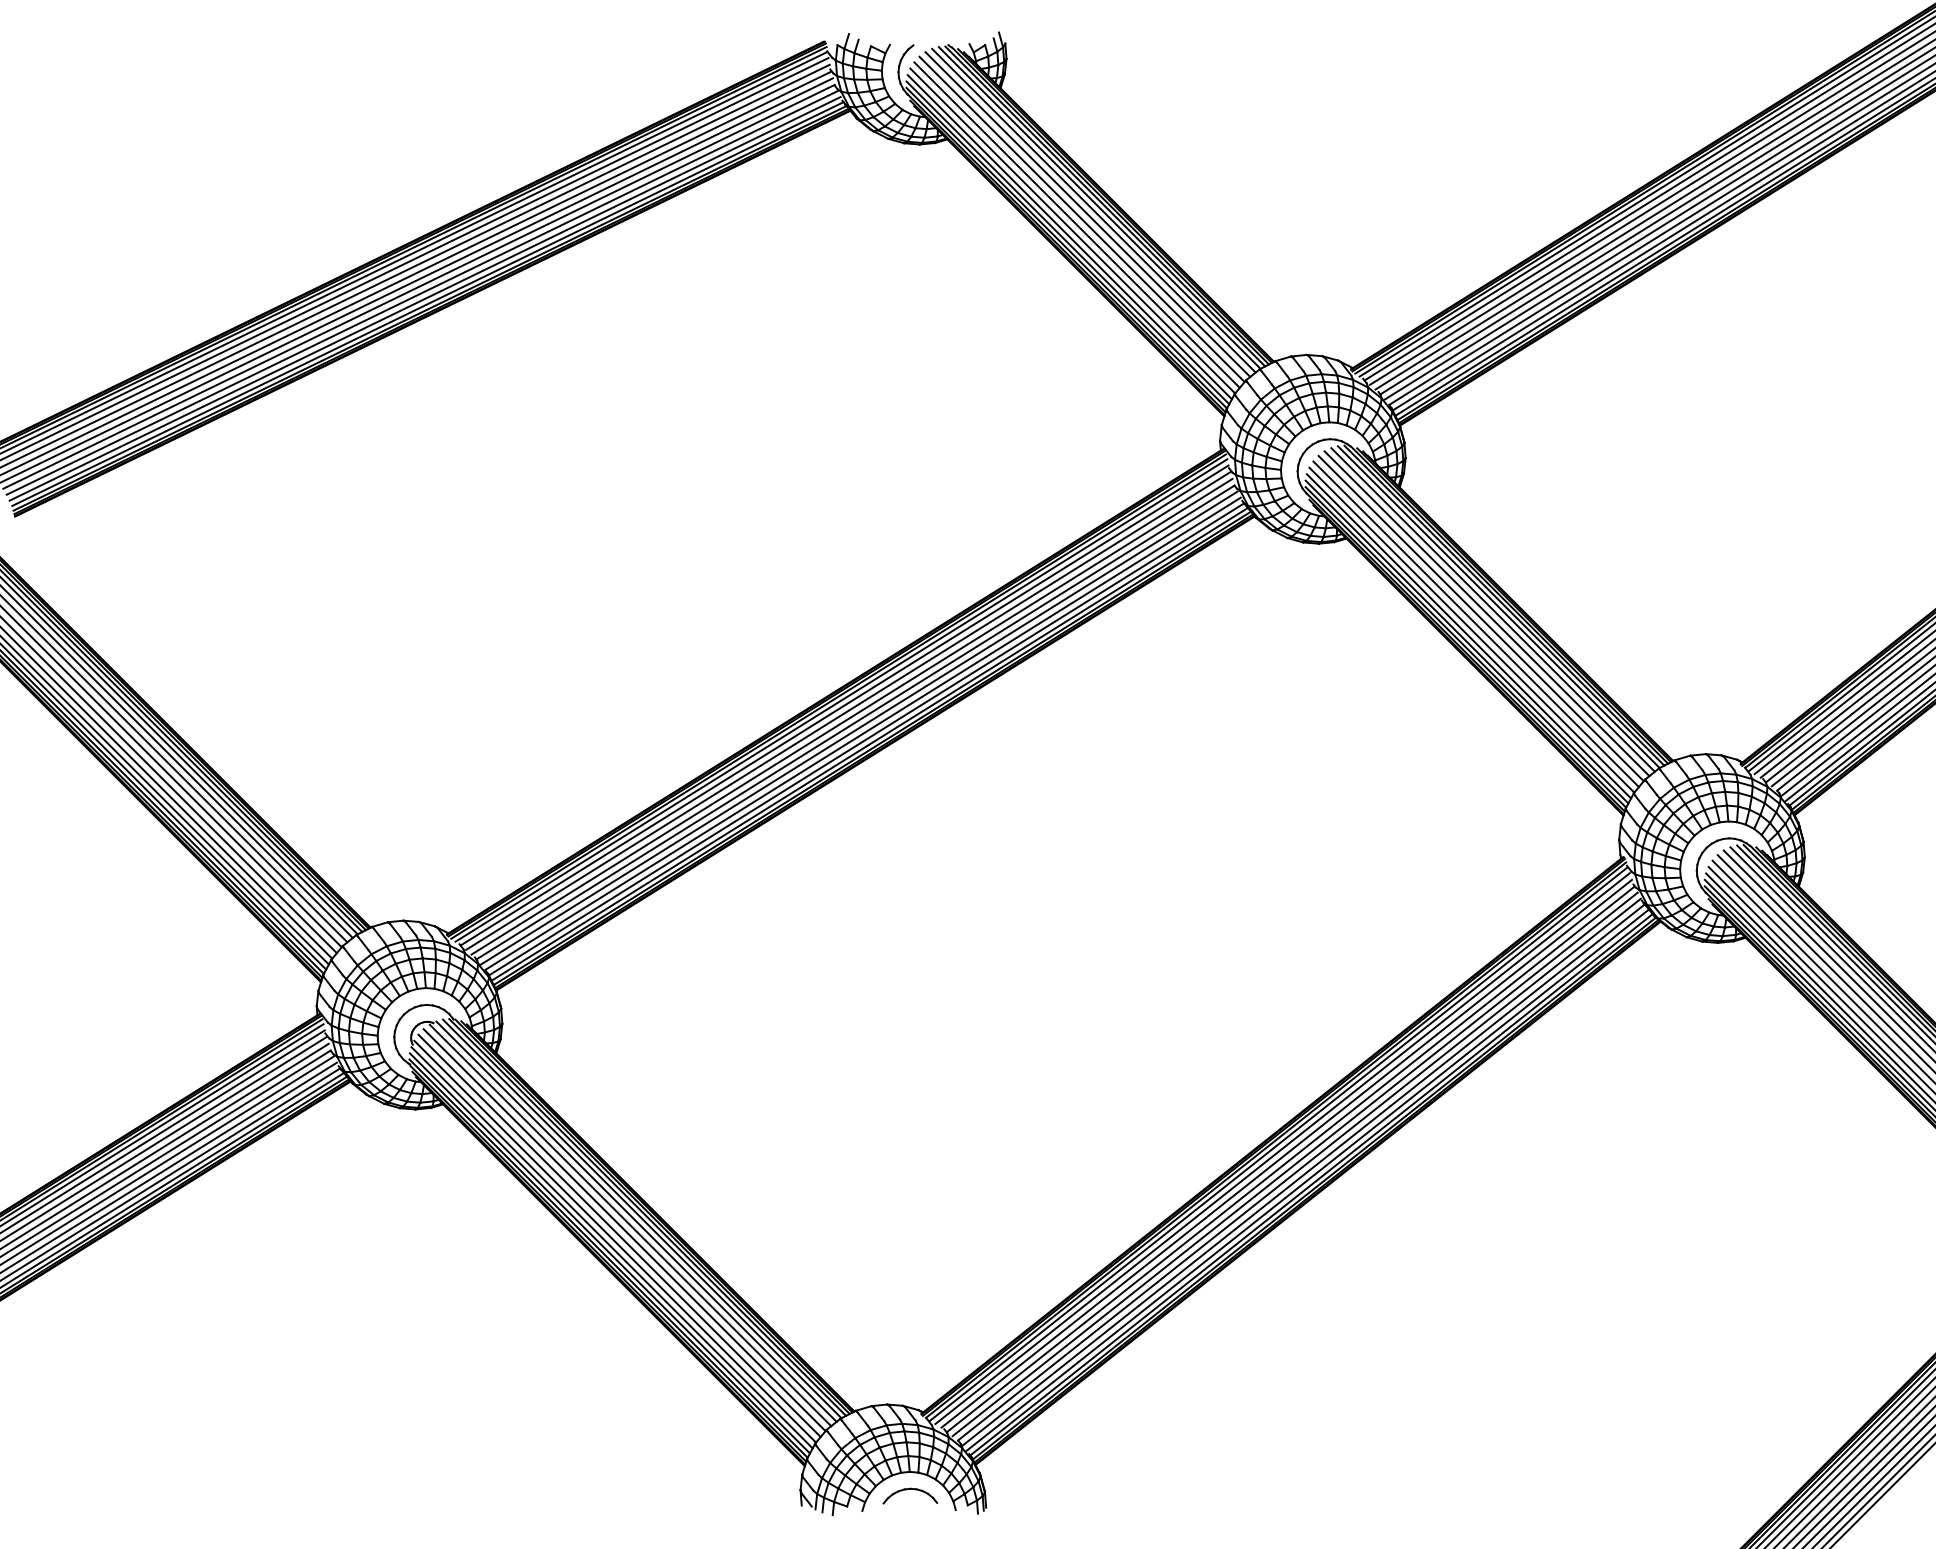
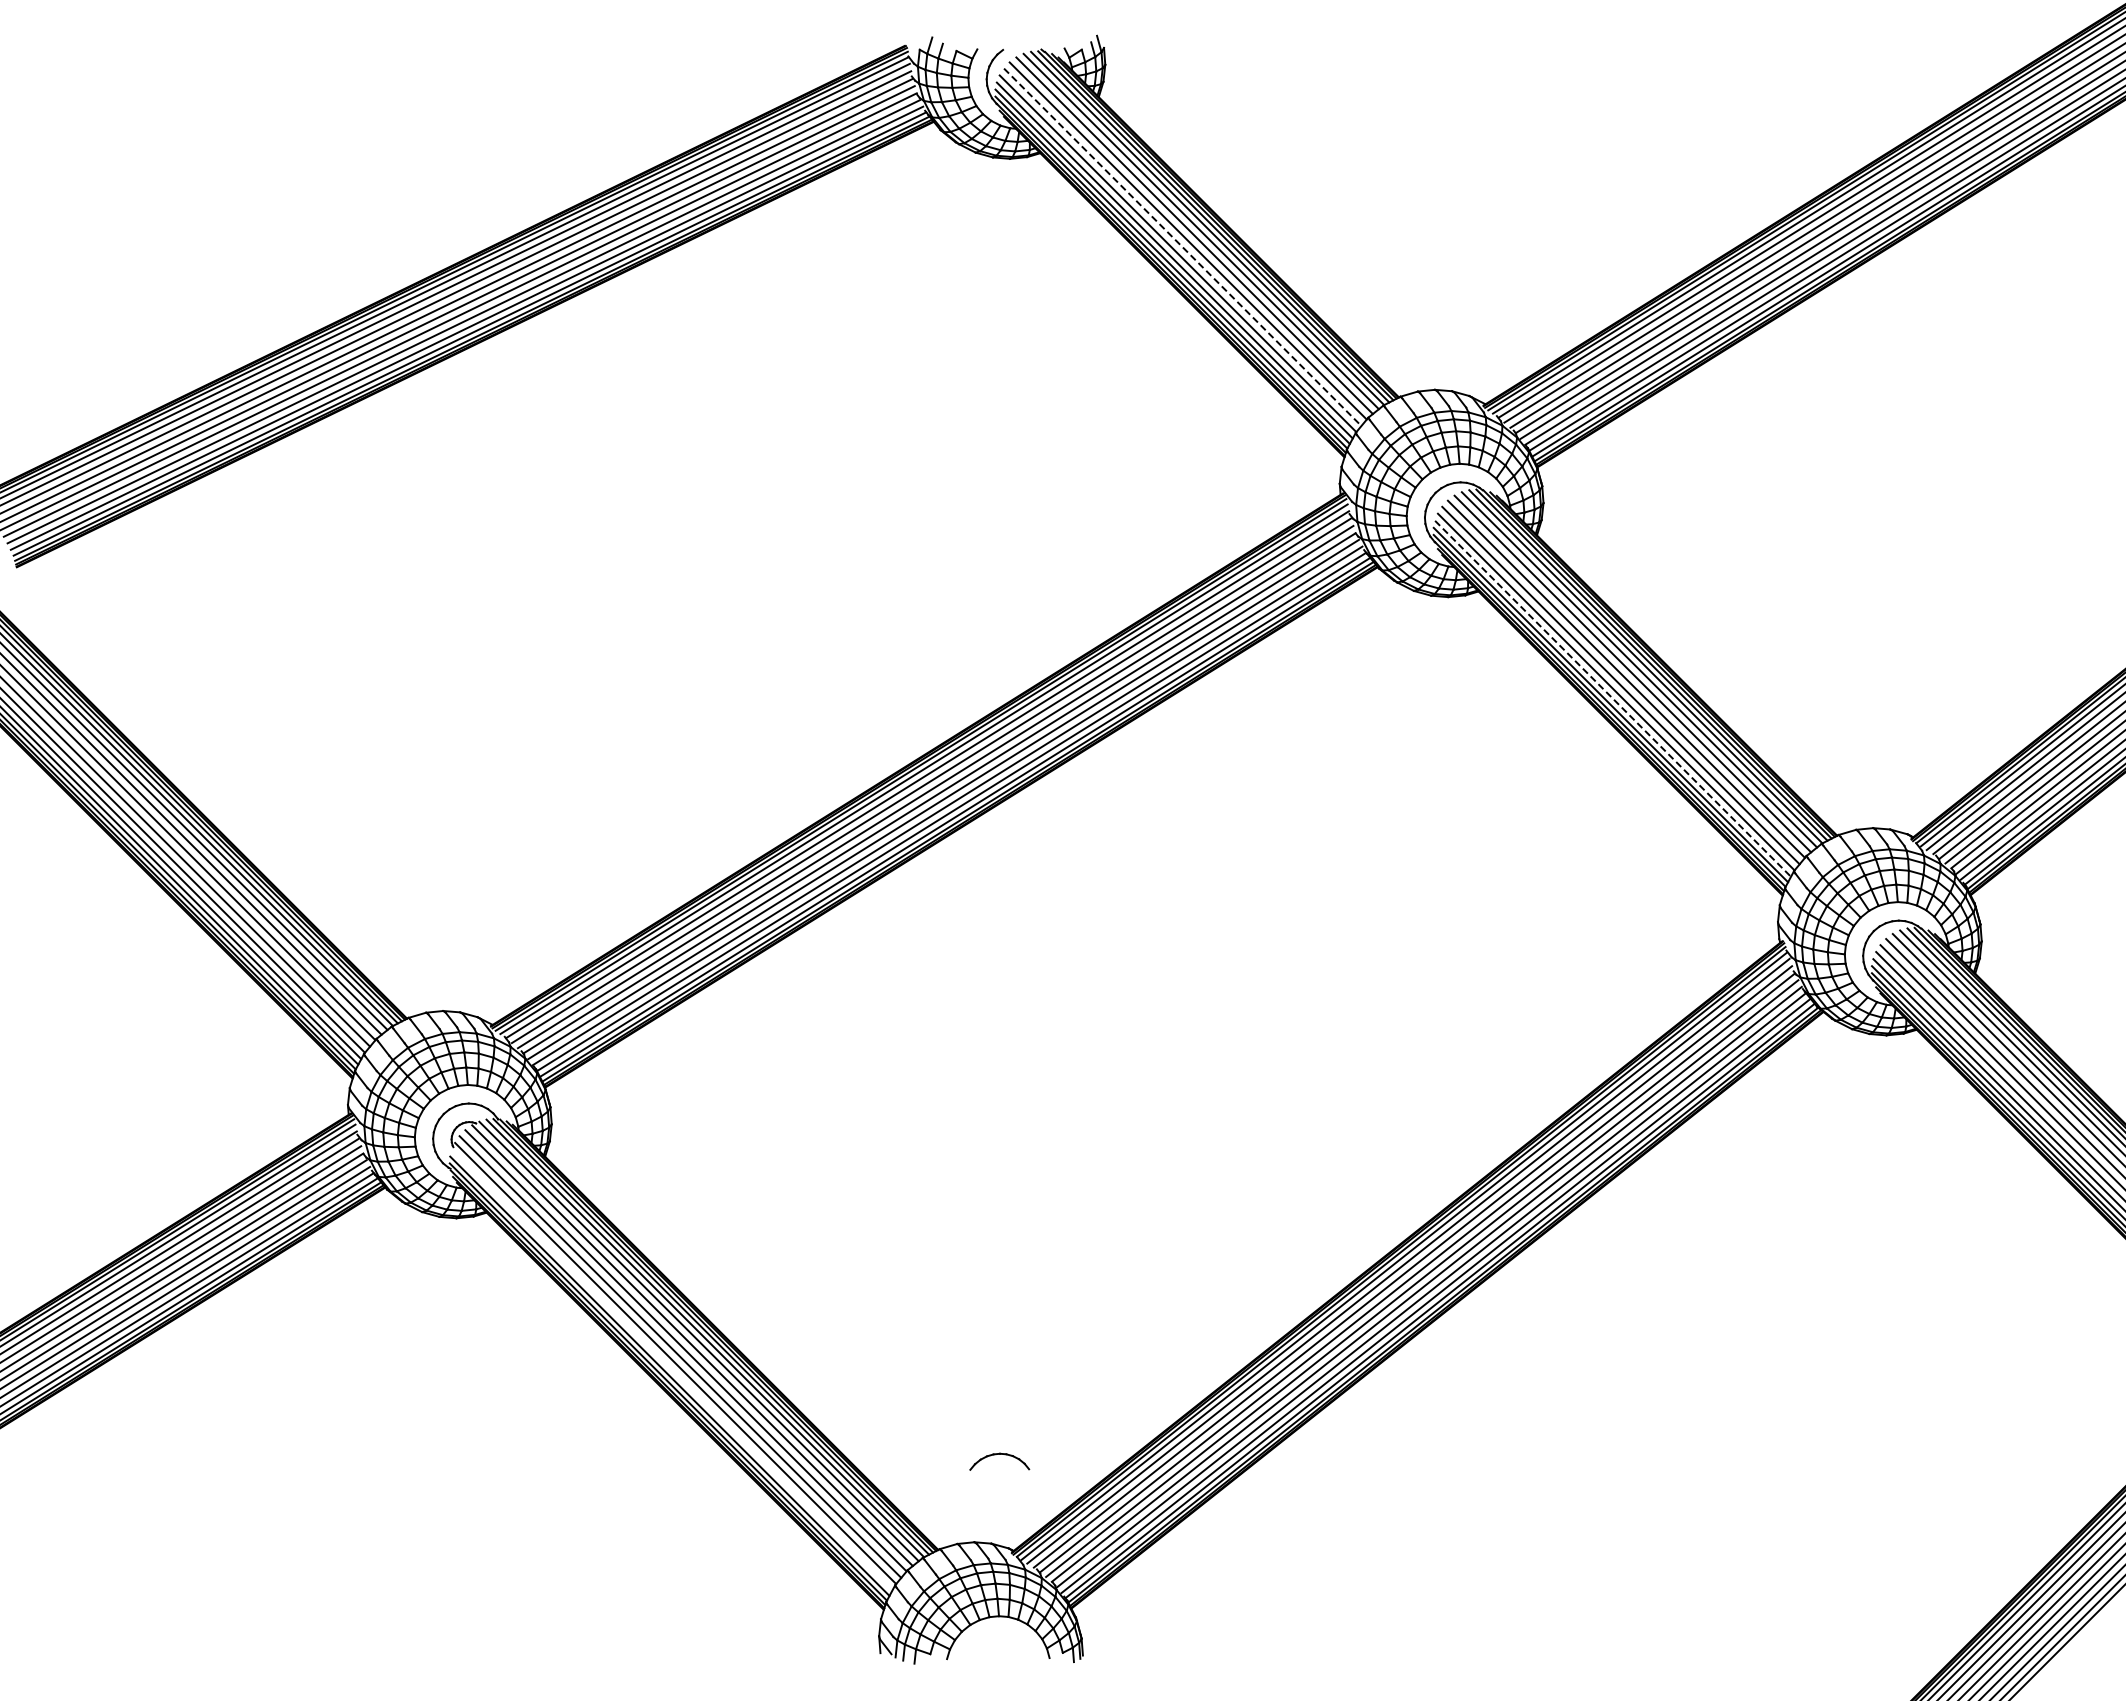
line: (1076, 225) -> (1182, 247), solid -> dashed
line: (1469, 636) -> (1613, 698), solid -> dashed
line: (612, 1247) -> (672, 1369), removed
part: (910, 1489) -> (999, 1454), moved

